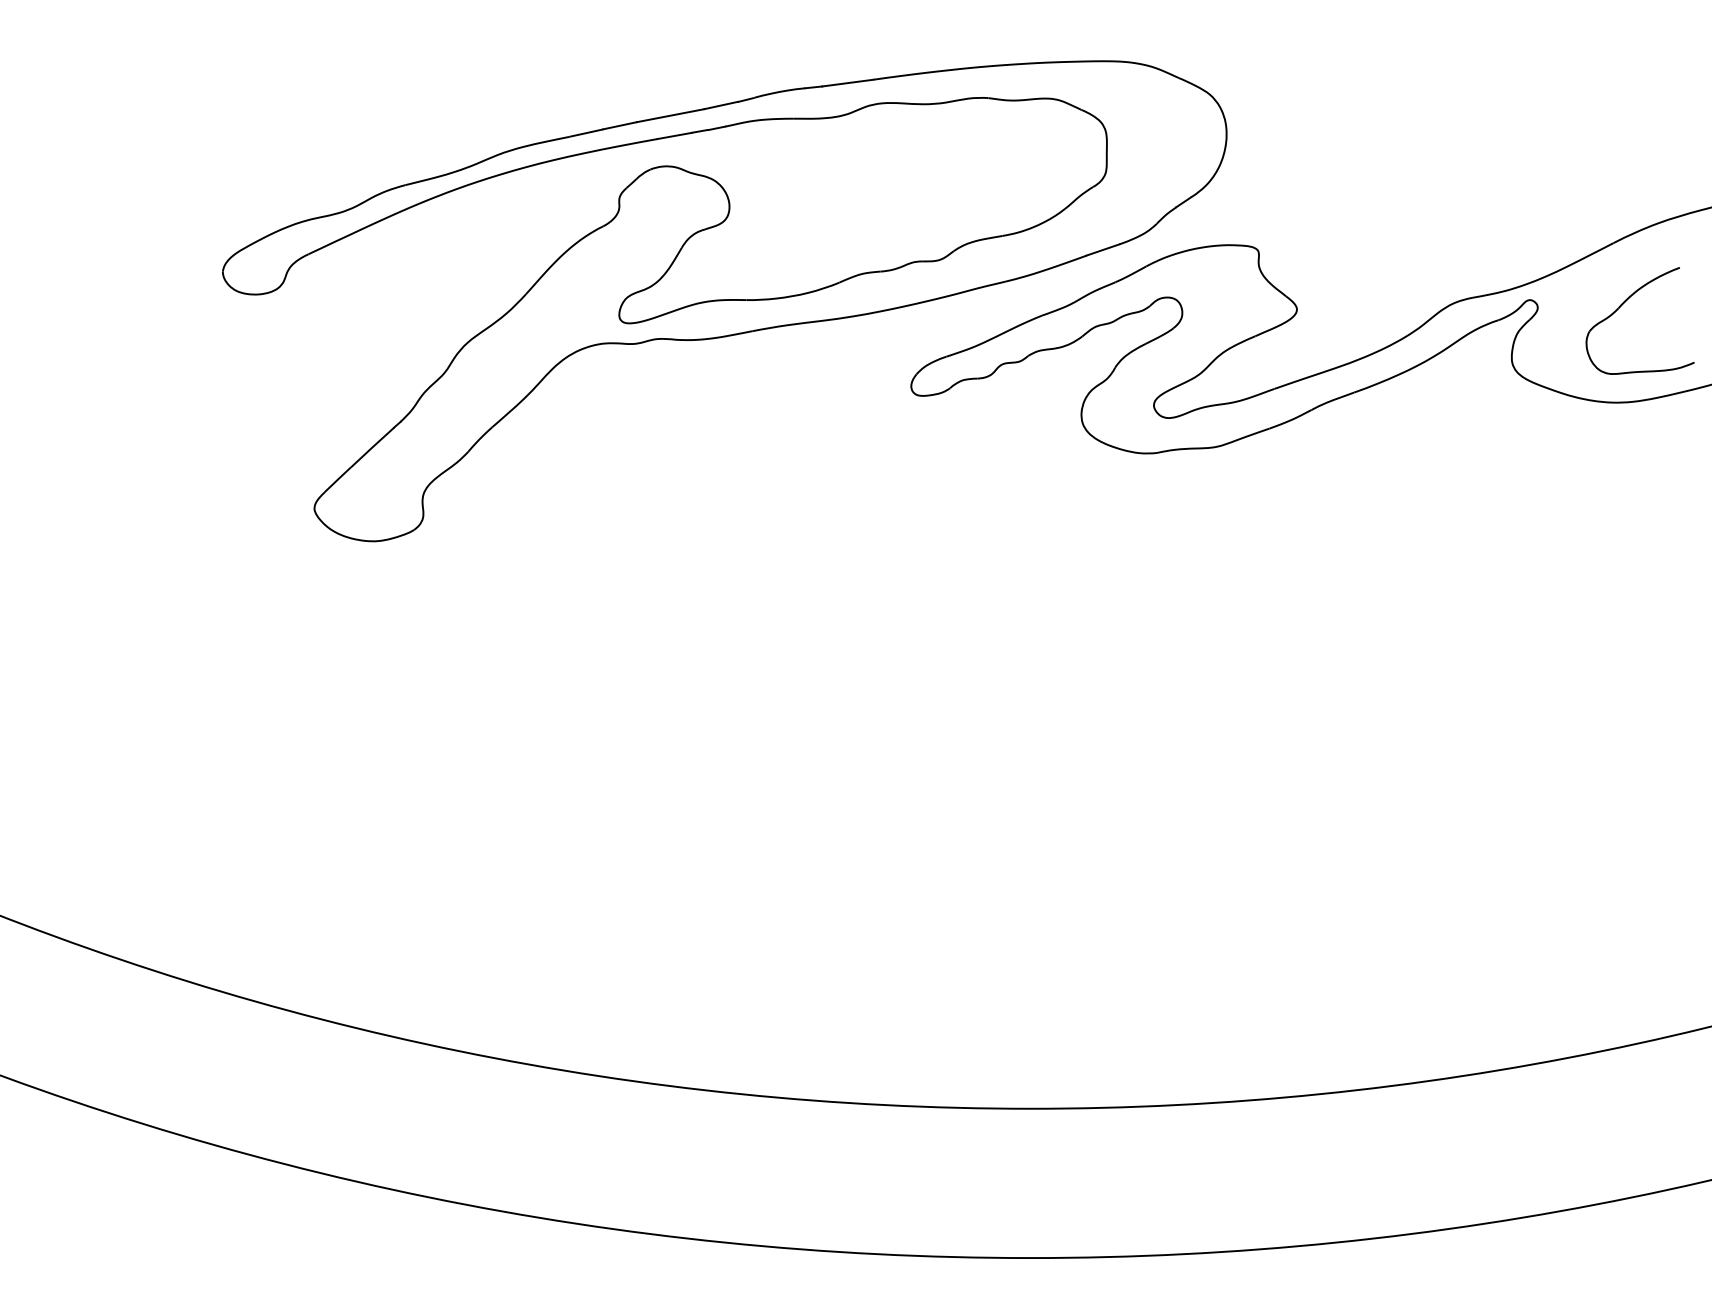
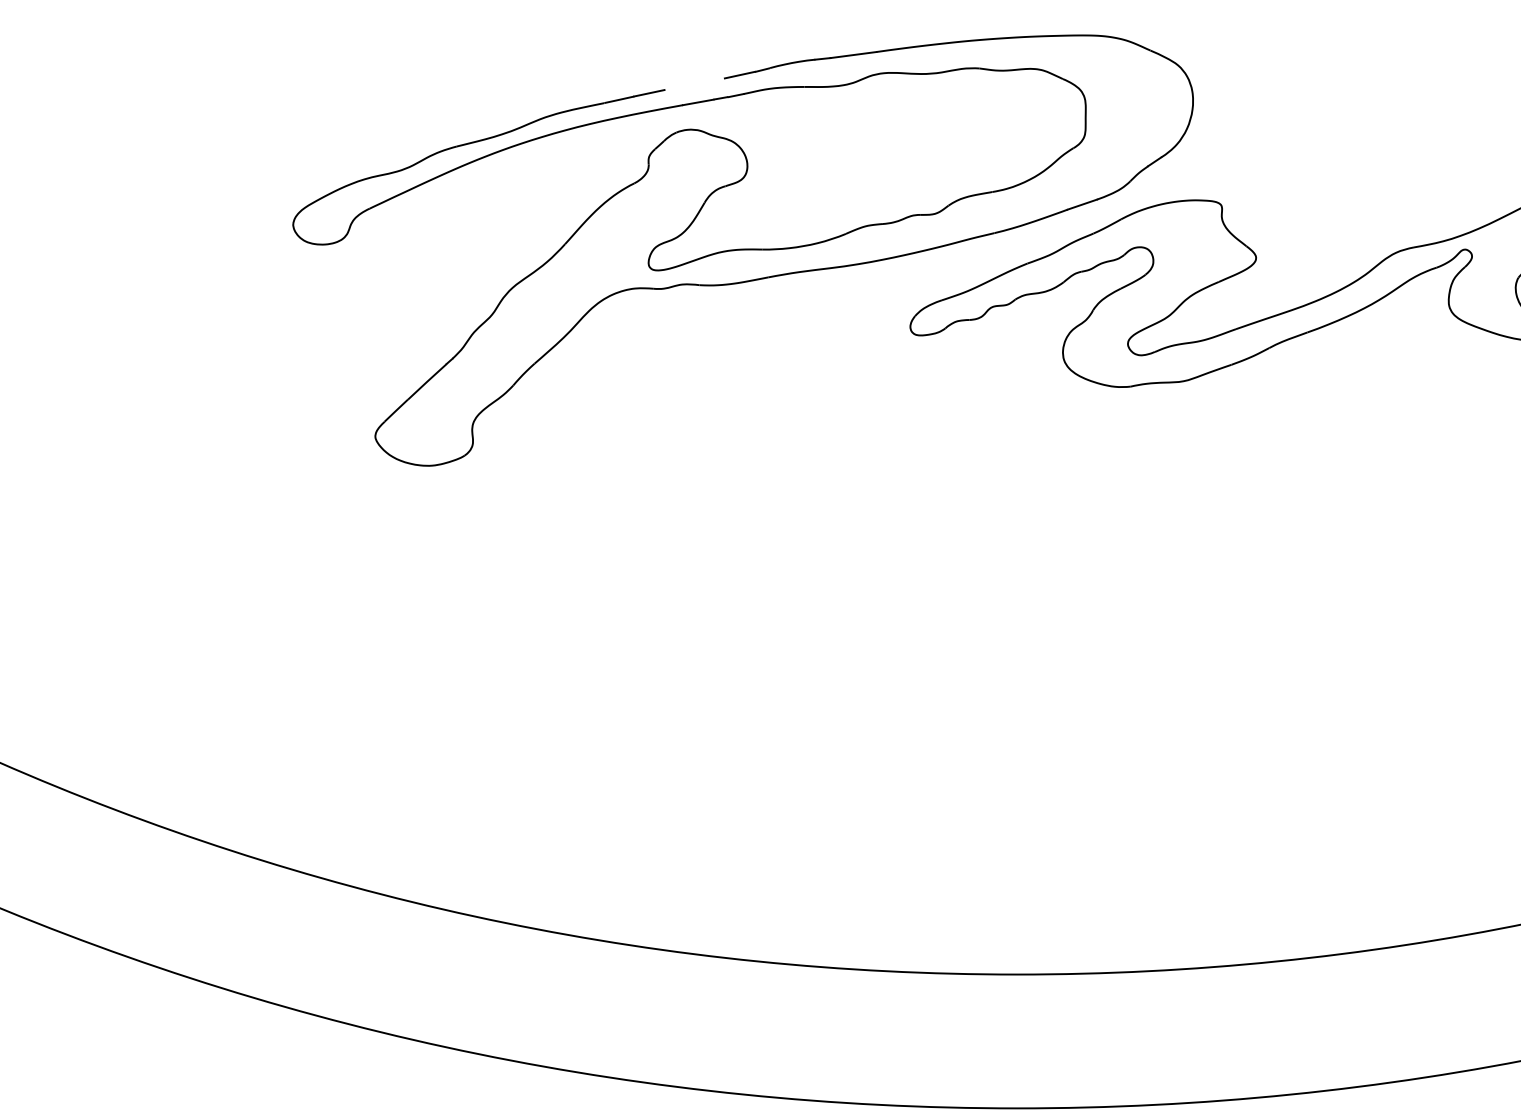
line: (670, 115) -> (694, 84), removed

